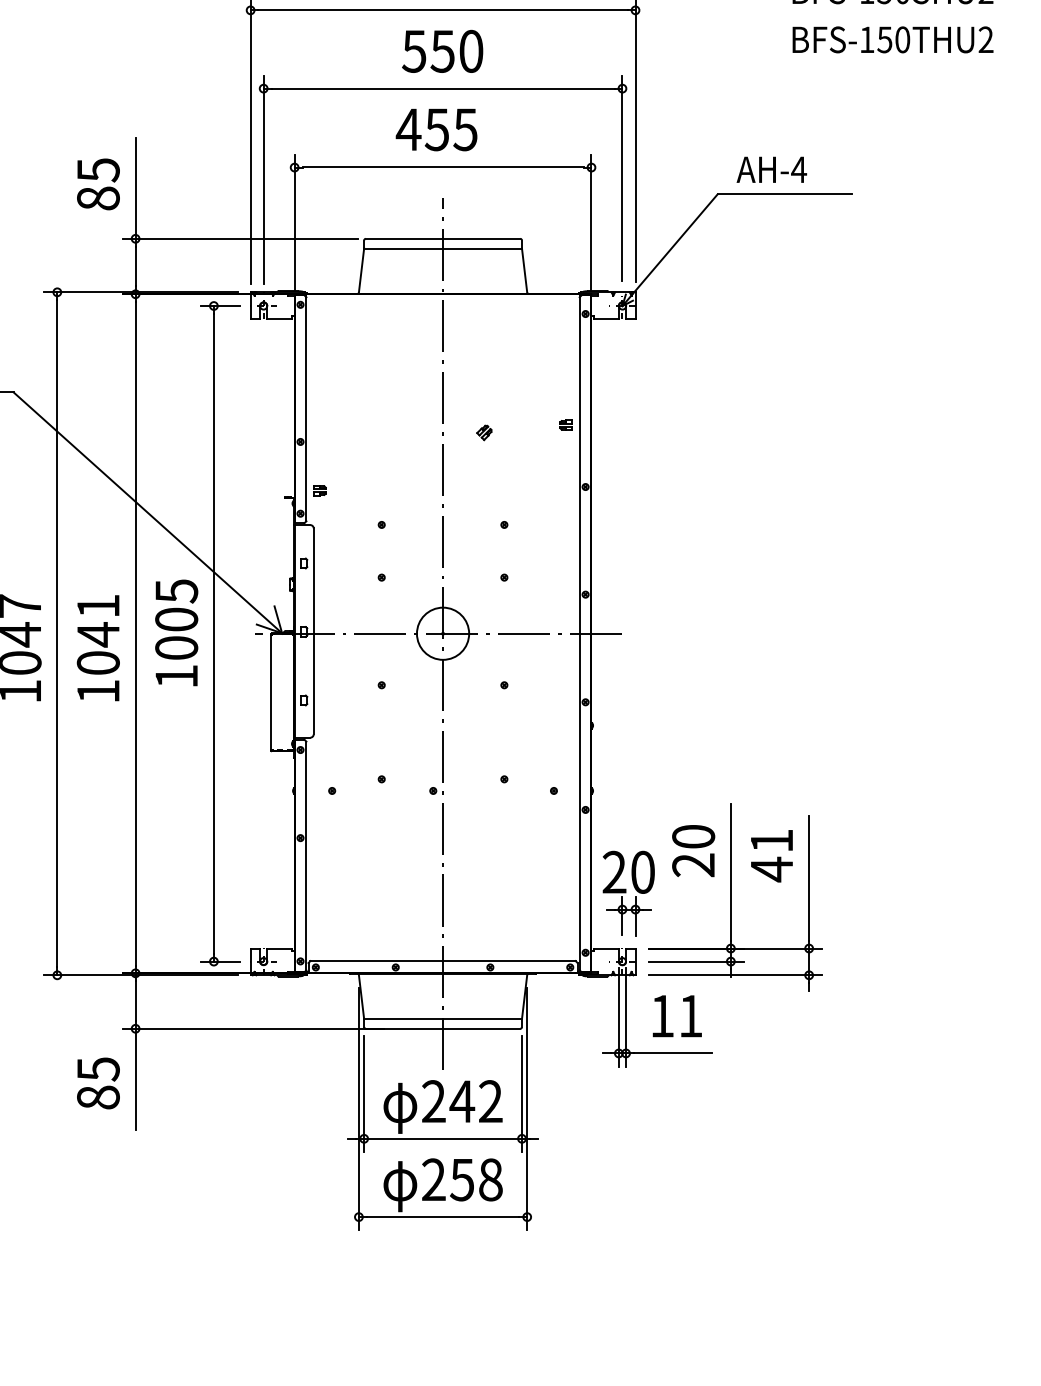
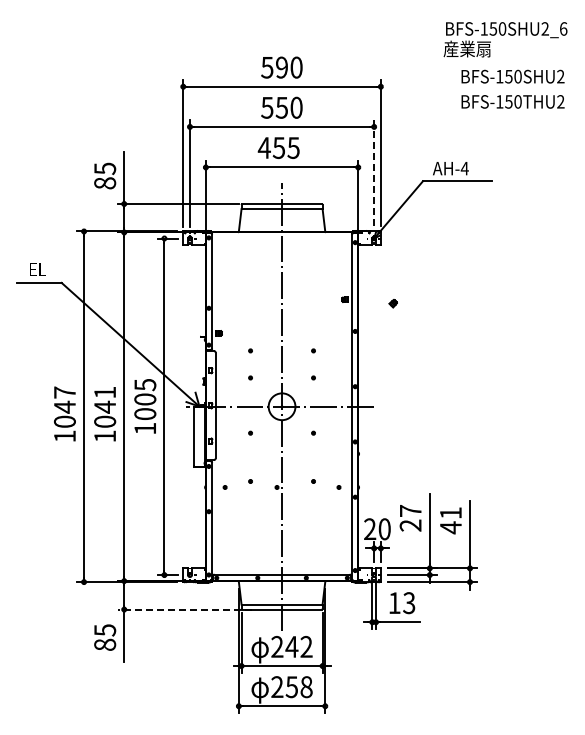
line: (623, 179) -> (374, 173), solid -> dashed
part: (482, 432) -> (392, 303), moved
text: (693, 835) -> (410, 510), 20 -> 27
text: (691, 1016) -> (409, 603), 11 -> 13
line: (252, 1028) -> (184, 609), solid -> dashed

